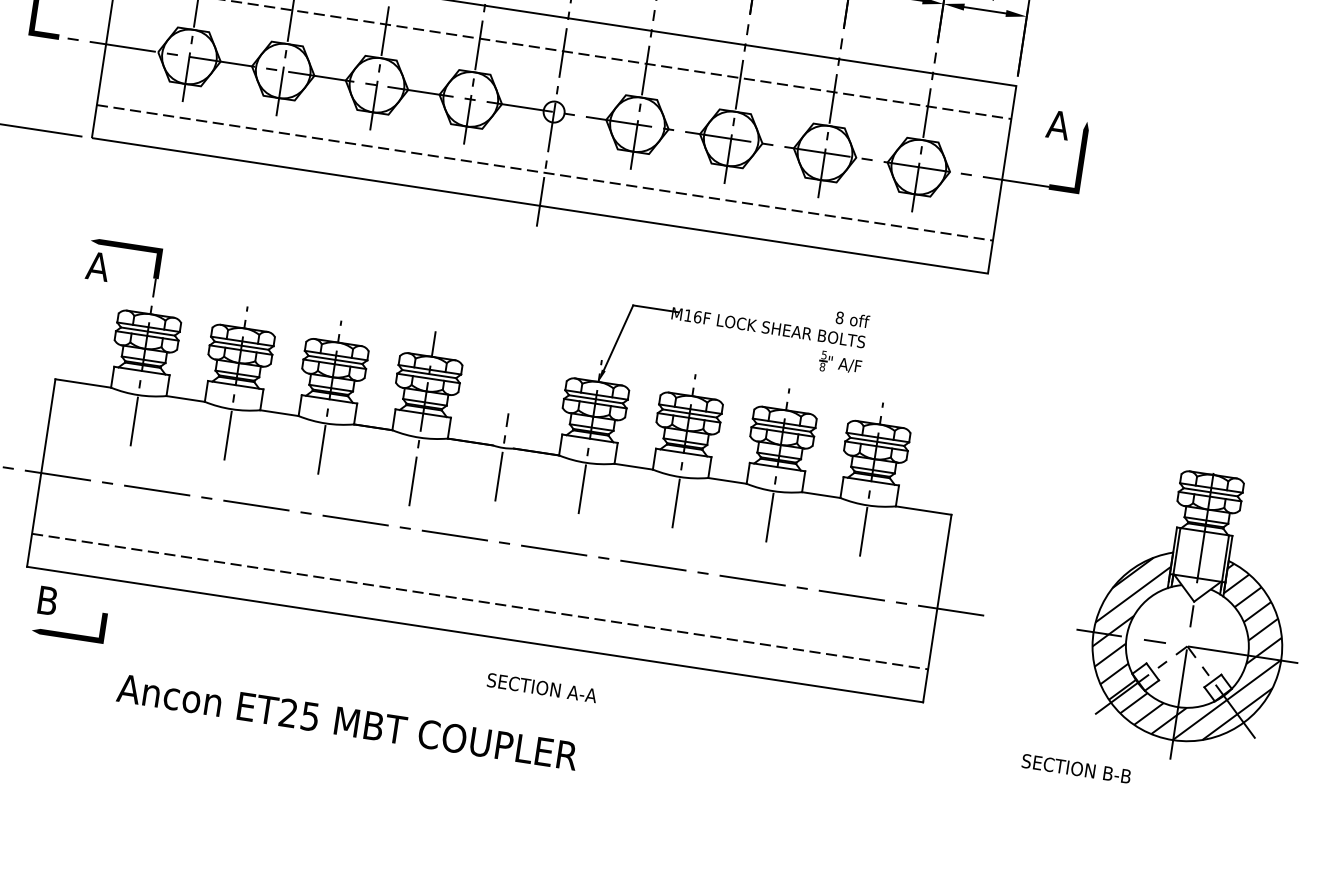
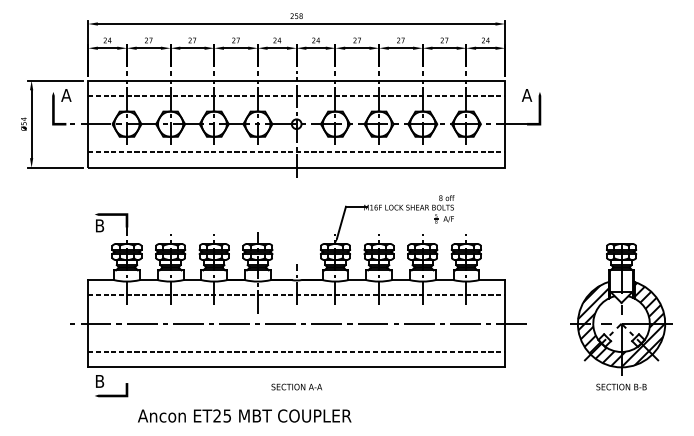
text: (97, 265) -> (99, 225), A -> B
line: (498, 480) -> (296, 295), added
text: (541, 686) -> (296, 386), moved
text: (1076, 767) -> (621, 386), moved

